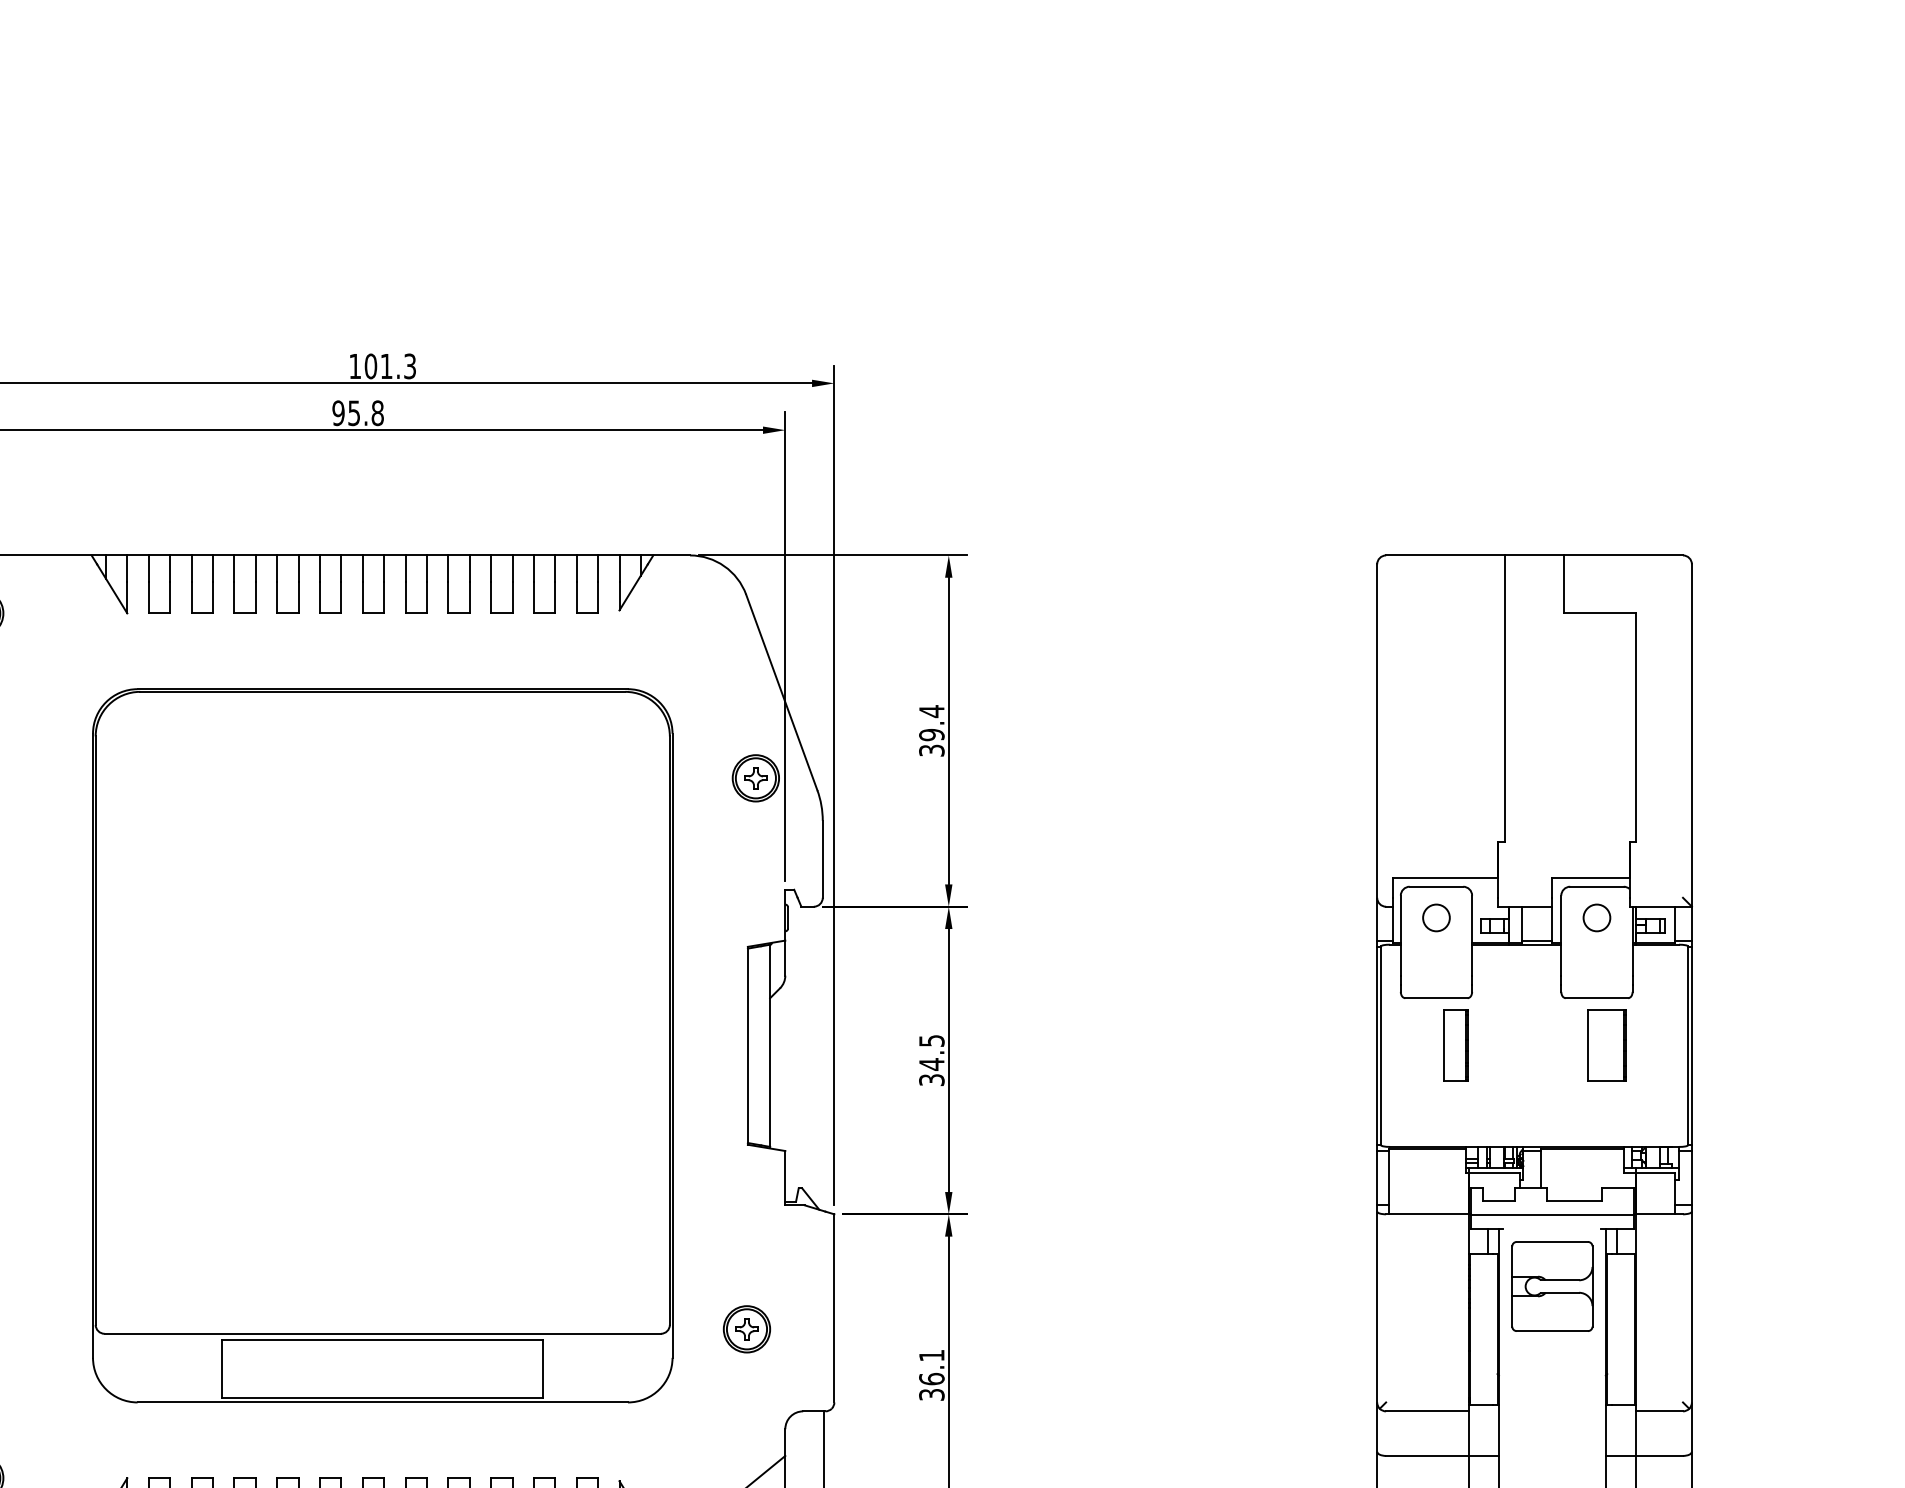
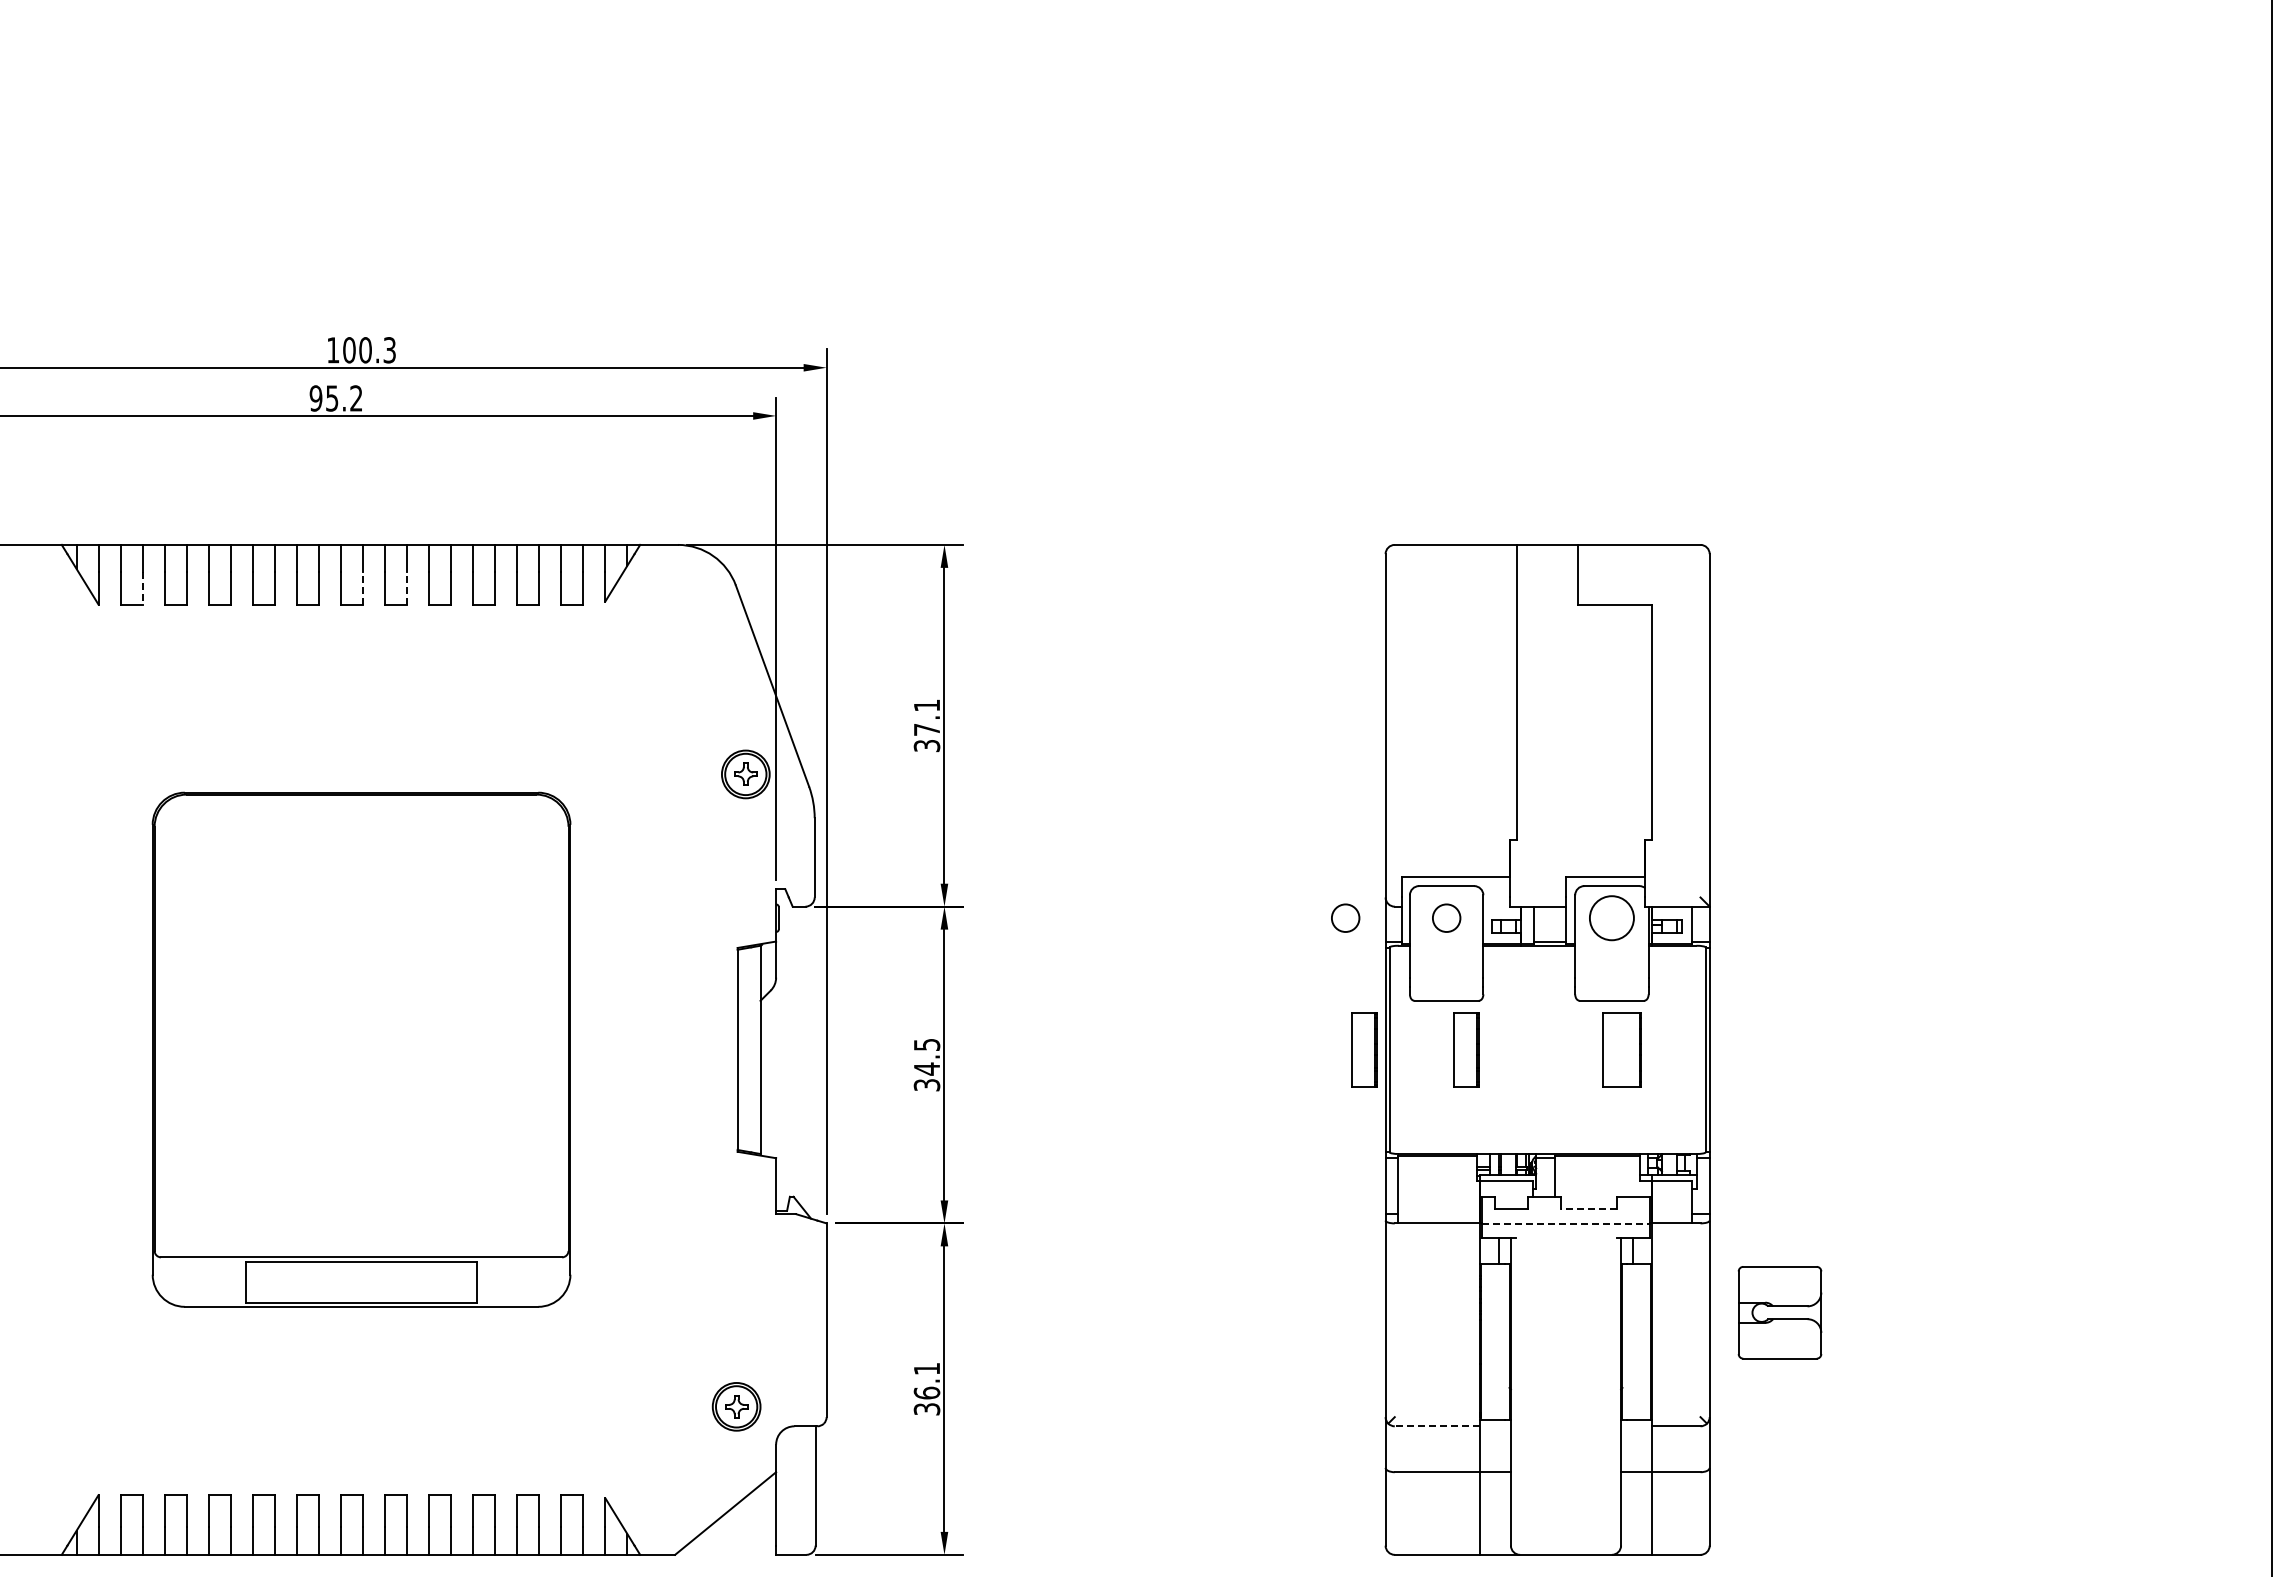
text: (386, 366) -> (365, 350), 101.3 -> 100.3
text: (377, 413) -> (356, 398), 95.8 -> 95.2
line: (383, 597) -> (362, 588), solid -> dashed
line: (427, 597) -> (407, 588), solid -> dashed
line: (170, 598) -> (142, 589), solid -> dashed
text: (931, 723) -> (926, 717), 39.4 -> 37.1
circle: (1338, 917) -> (1345, 917), added
circle: (1596, 917) -> (1611, 917), size x1.6
part: (382, 1045) -> (361, 1049), size x0.7
part: (1356, 1045) -> (1364, 1049), added
line: (1574, 1200) -> (1588, 1209), solid -> dashed
line: (1552, 1215) -> (1566, 1224), solid -> dashed
part: (1551, 1286) -> (1779, 1312), moved
part: (746, 1329) -> (736, 1406), moved
line: (1427, 1411) -> (1437, 1426), solid -> dashed

